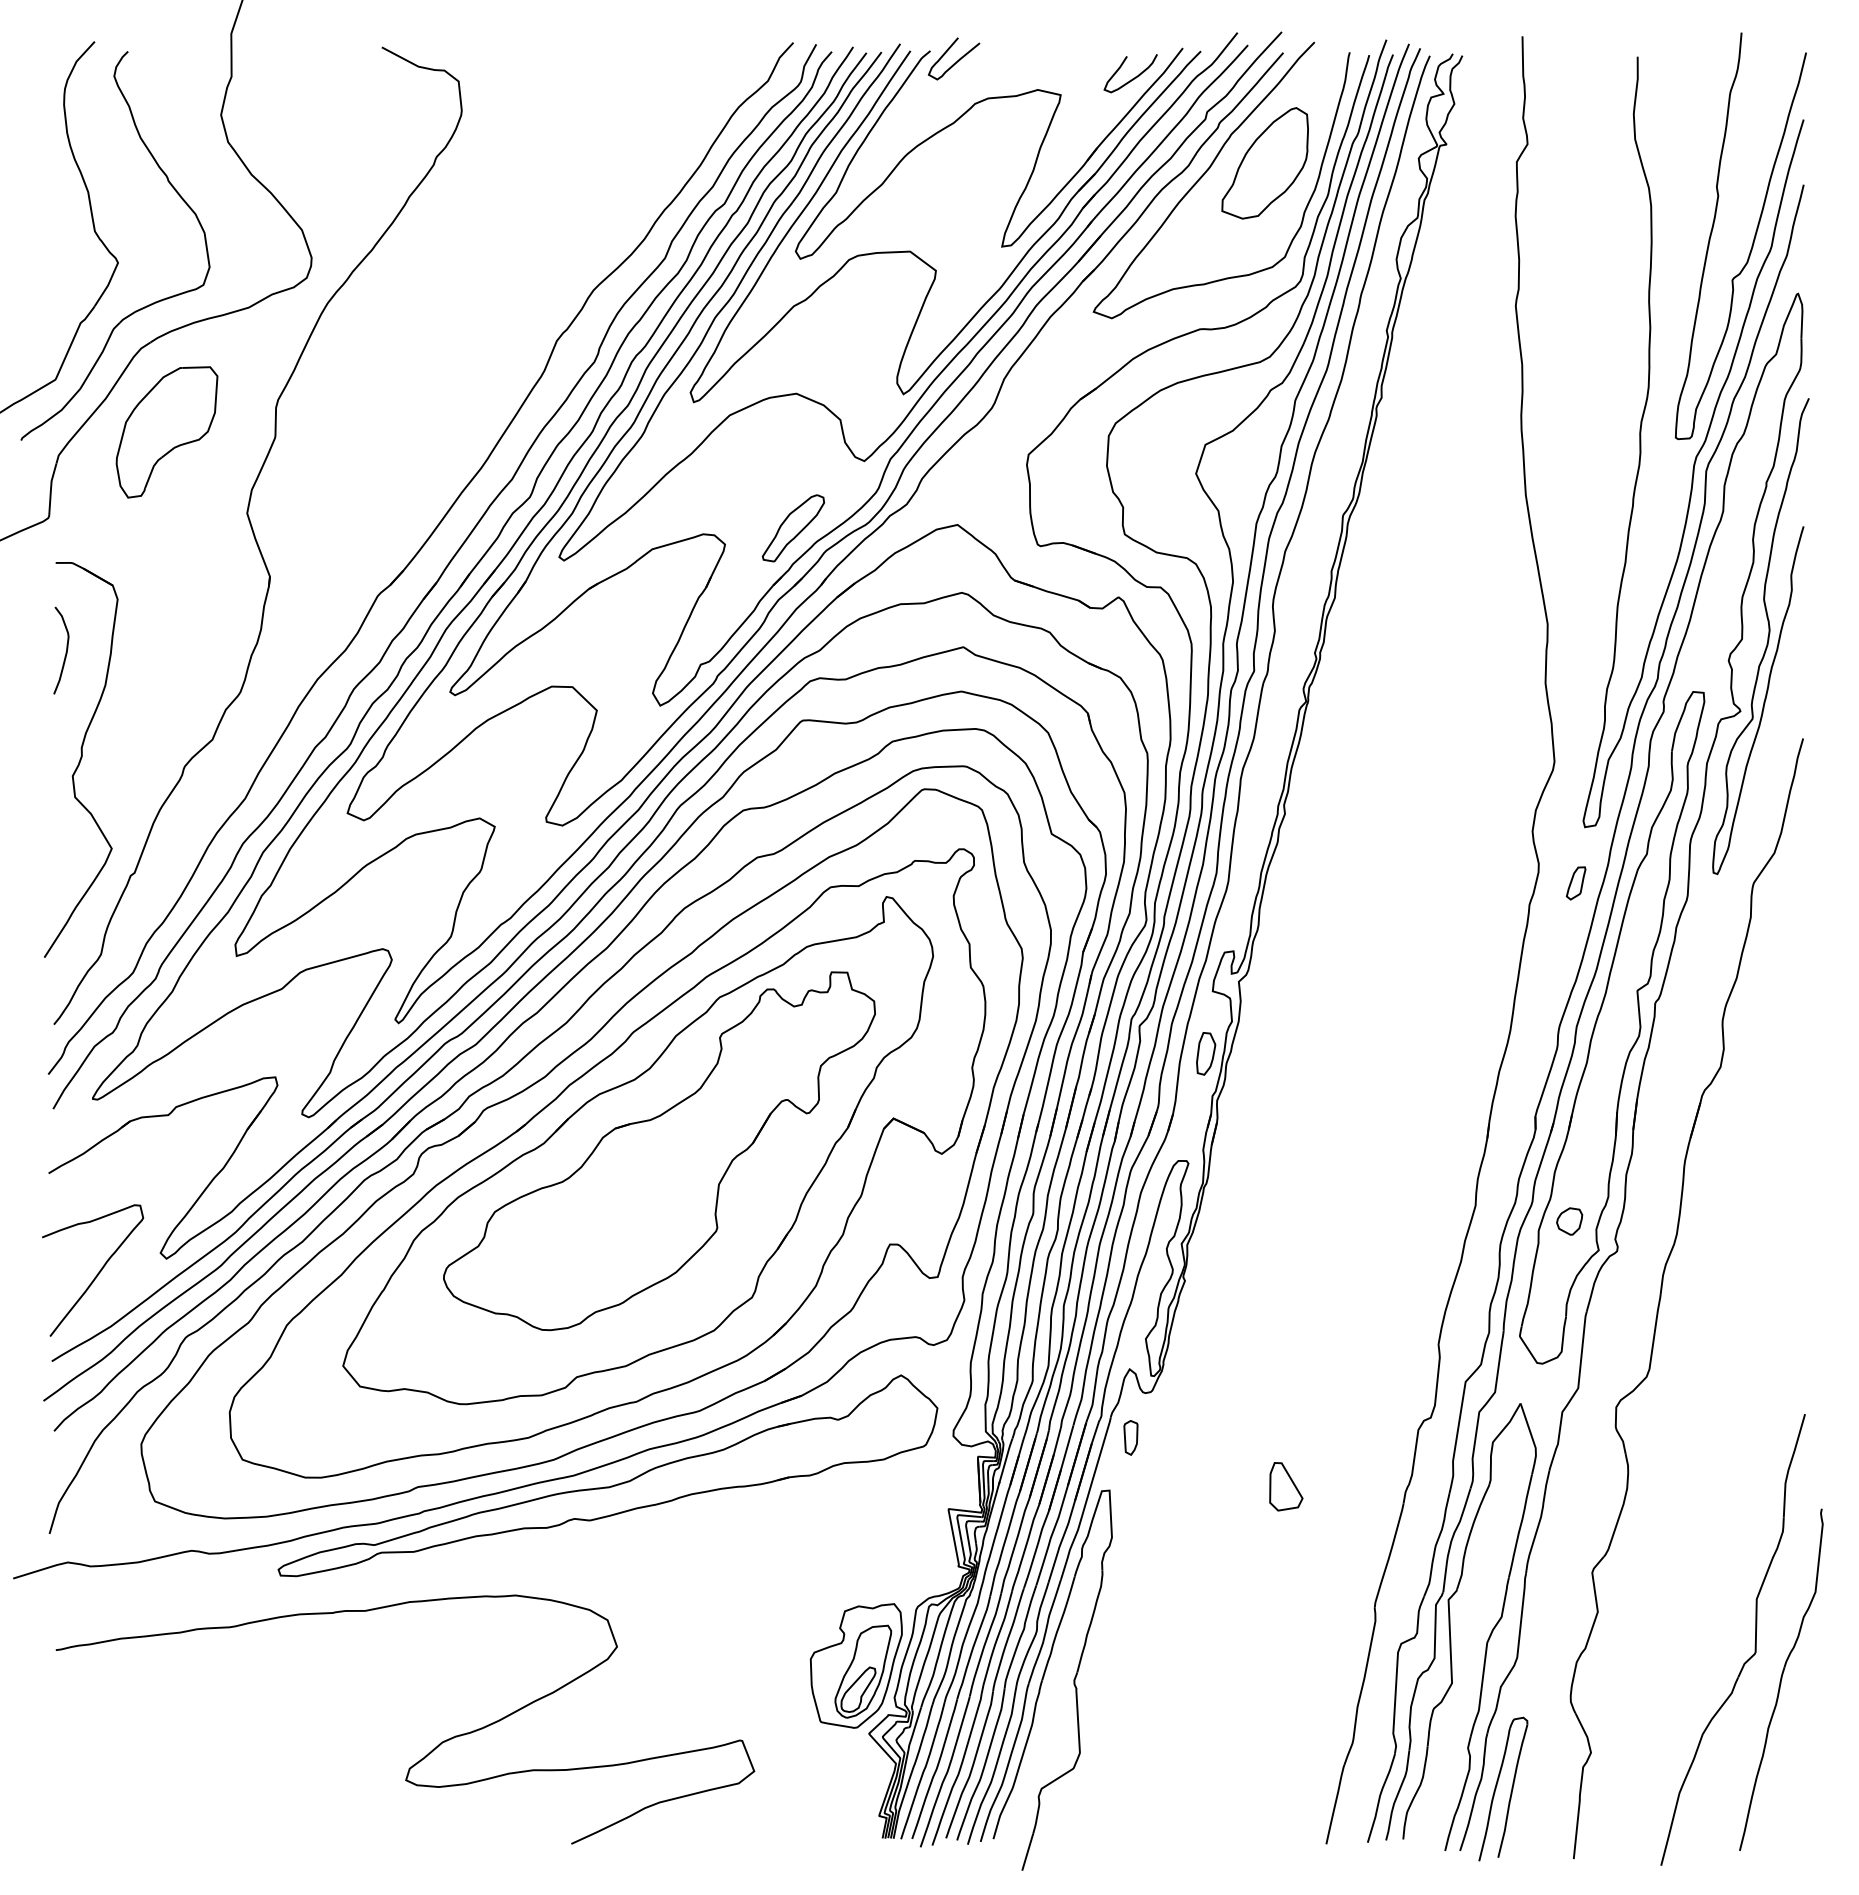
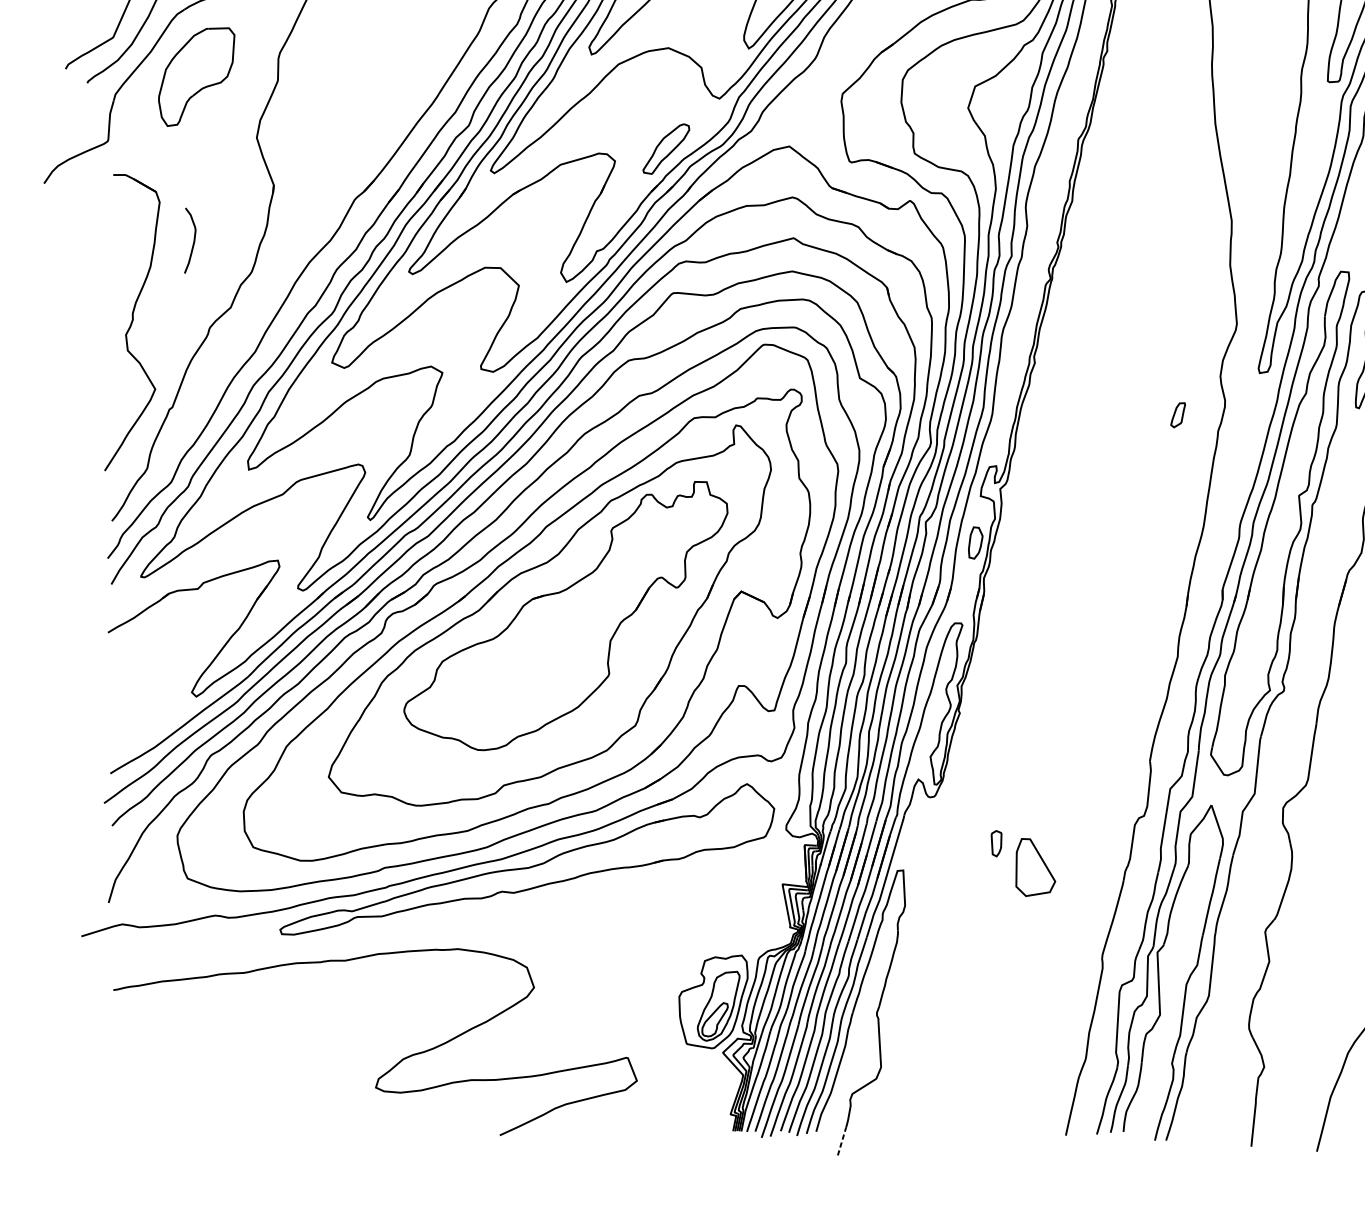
curve: (65, 652) -> (193, 242), moved
part: (1575, 883) -> (1177, 415), moved
part: (1569, 1221) -> (1248, 668), removed
curve: (97, 1273) -> (144, 707), removed
part: (1130, 1437) -> (996, 843), moved
part: (1286, 1486) -> (1035, 867), size x1.6
part: (1497, 1785) -> (1194, 1091), removed
line: (1028, 1850) -> (842, 1140), solid -> dashed

